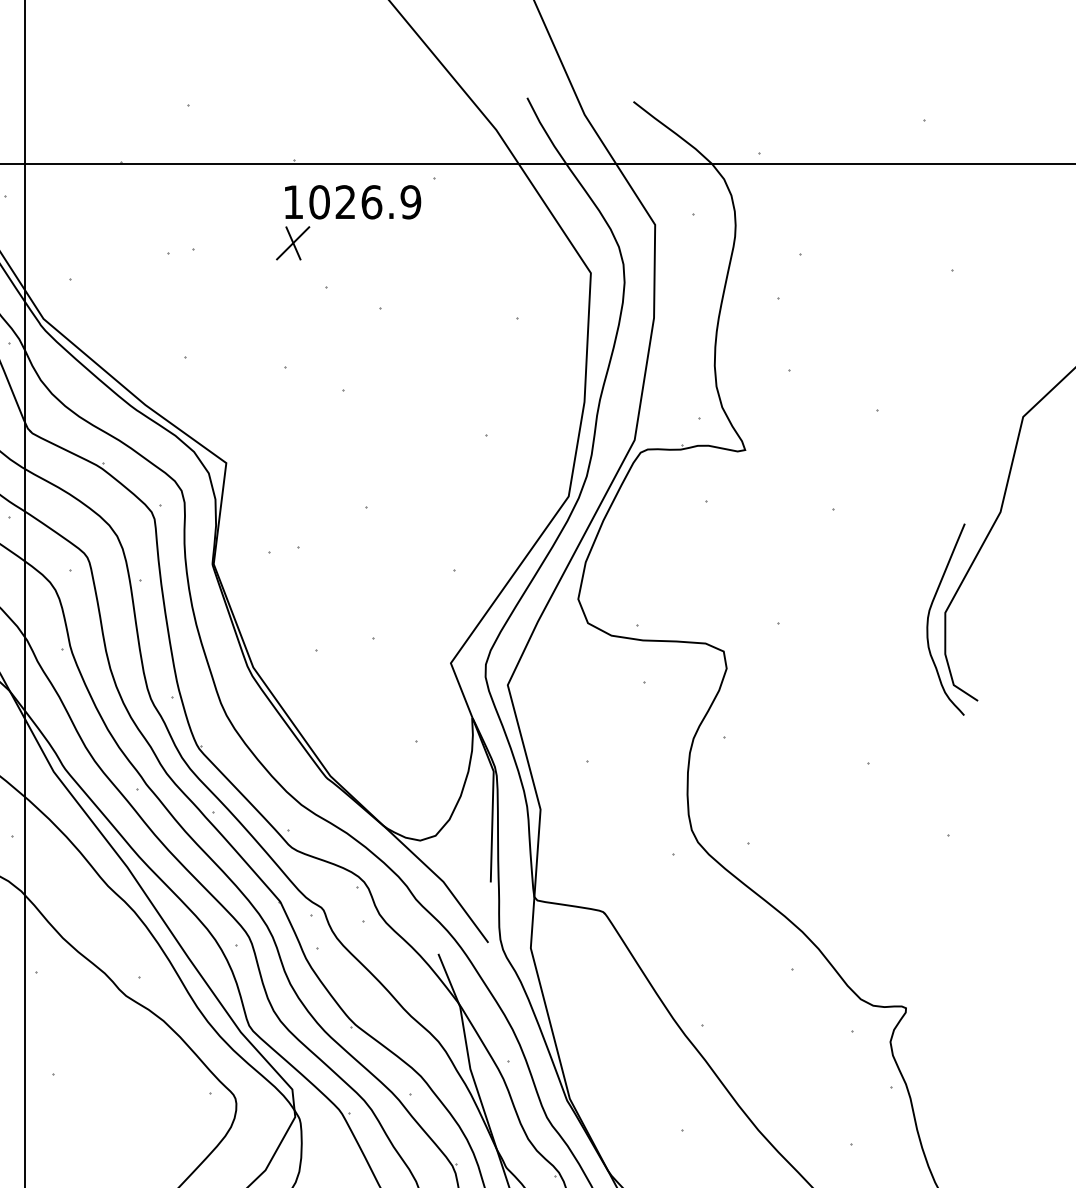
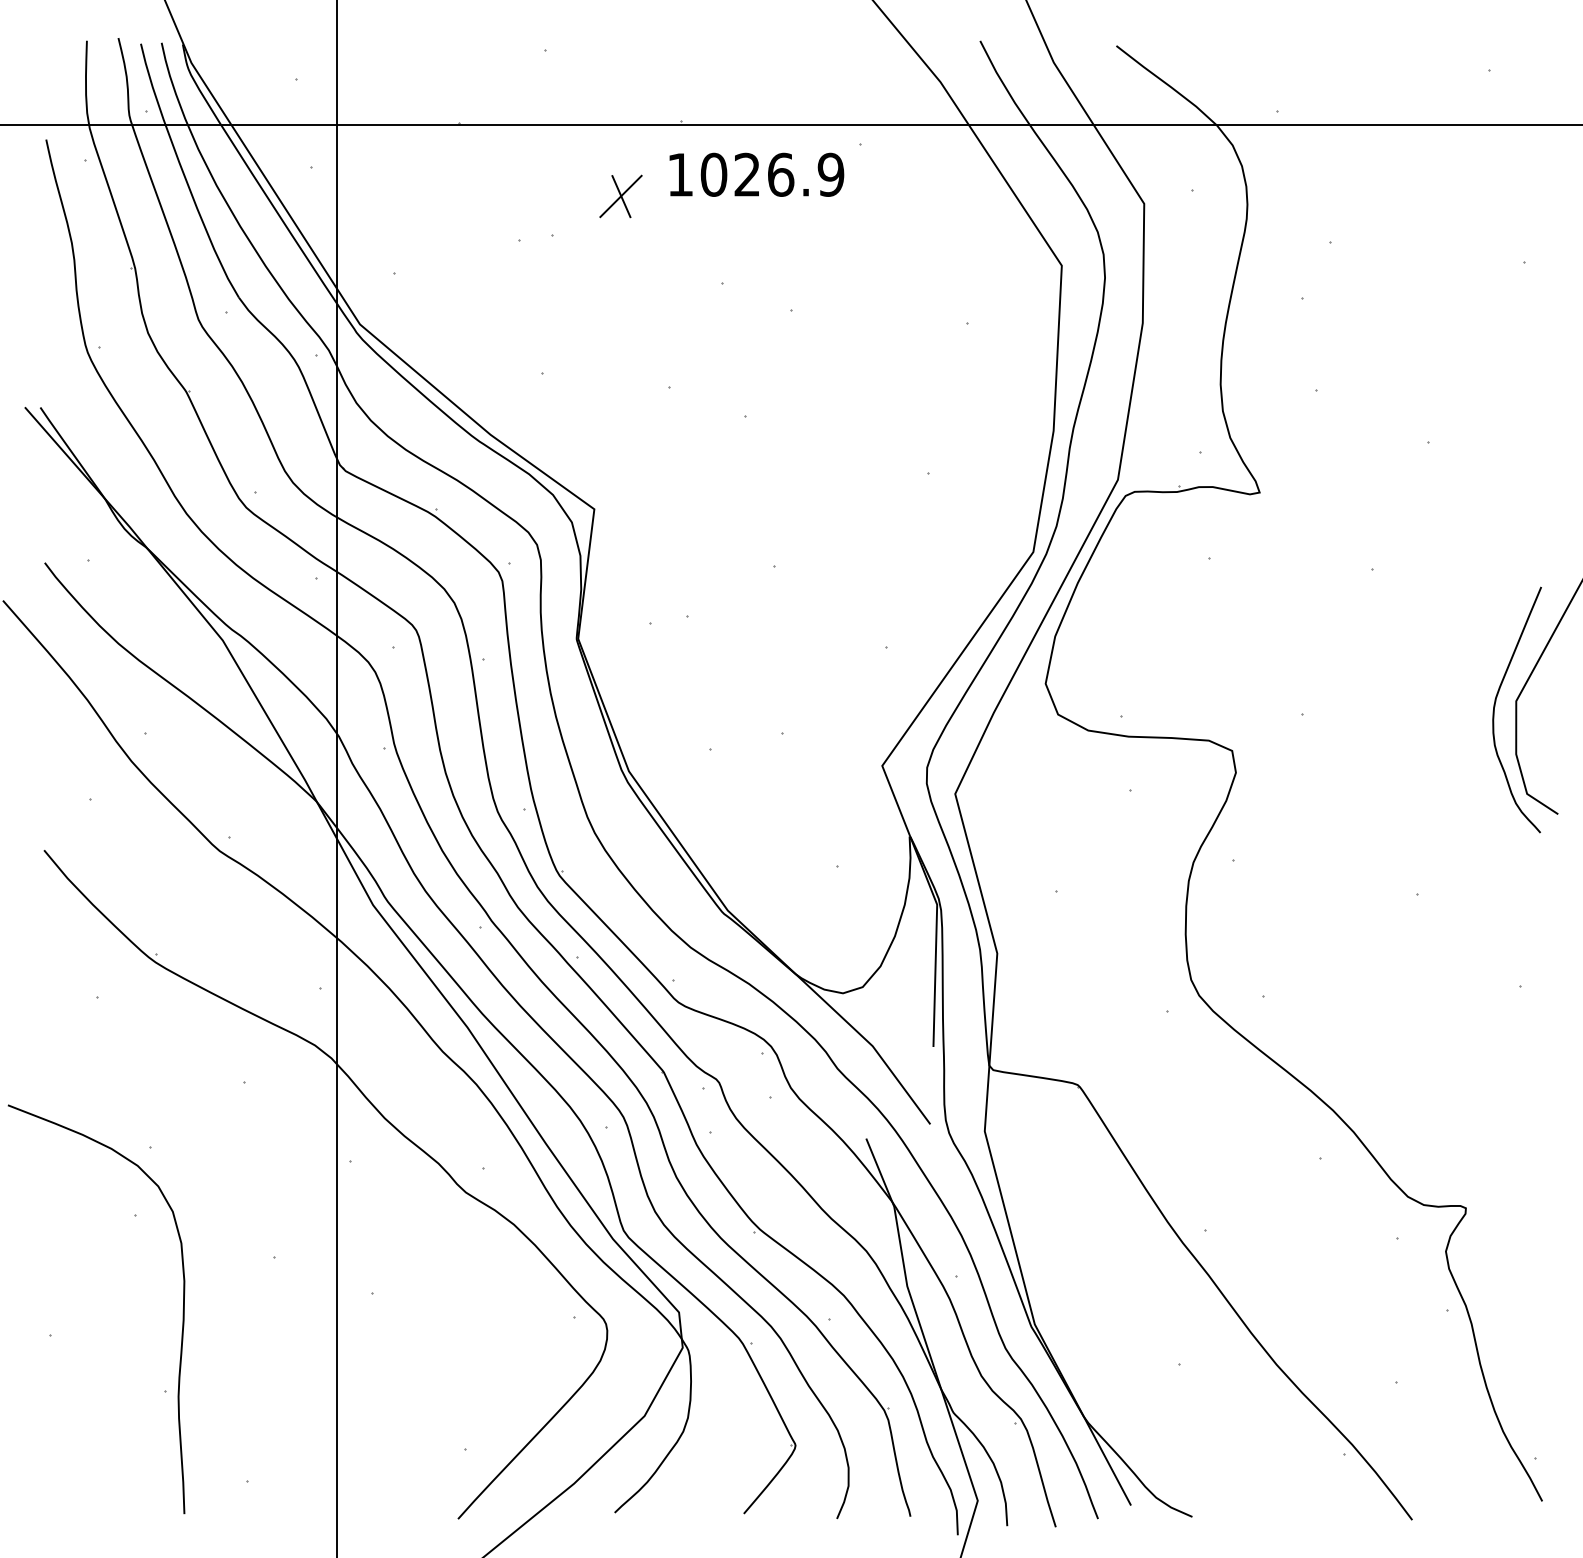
part: (292, 243) -> (620, 196), moved

